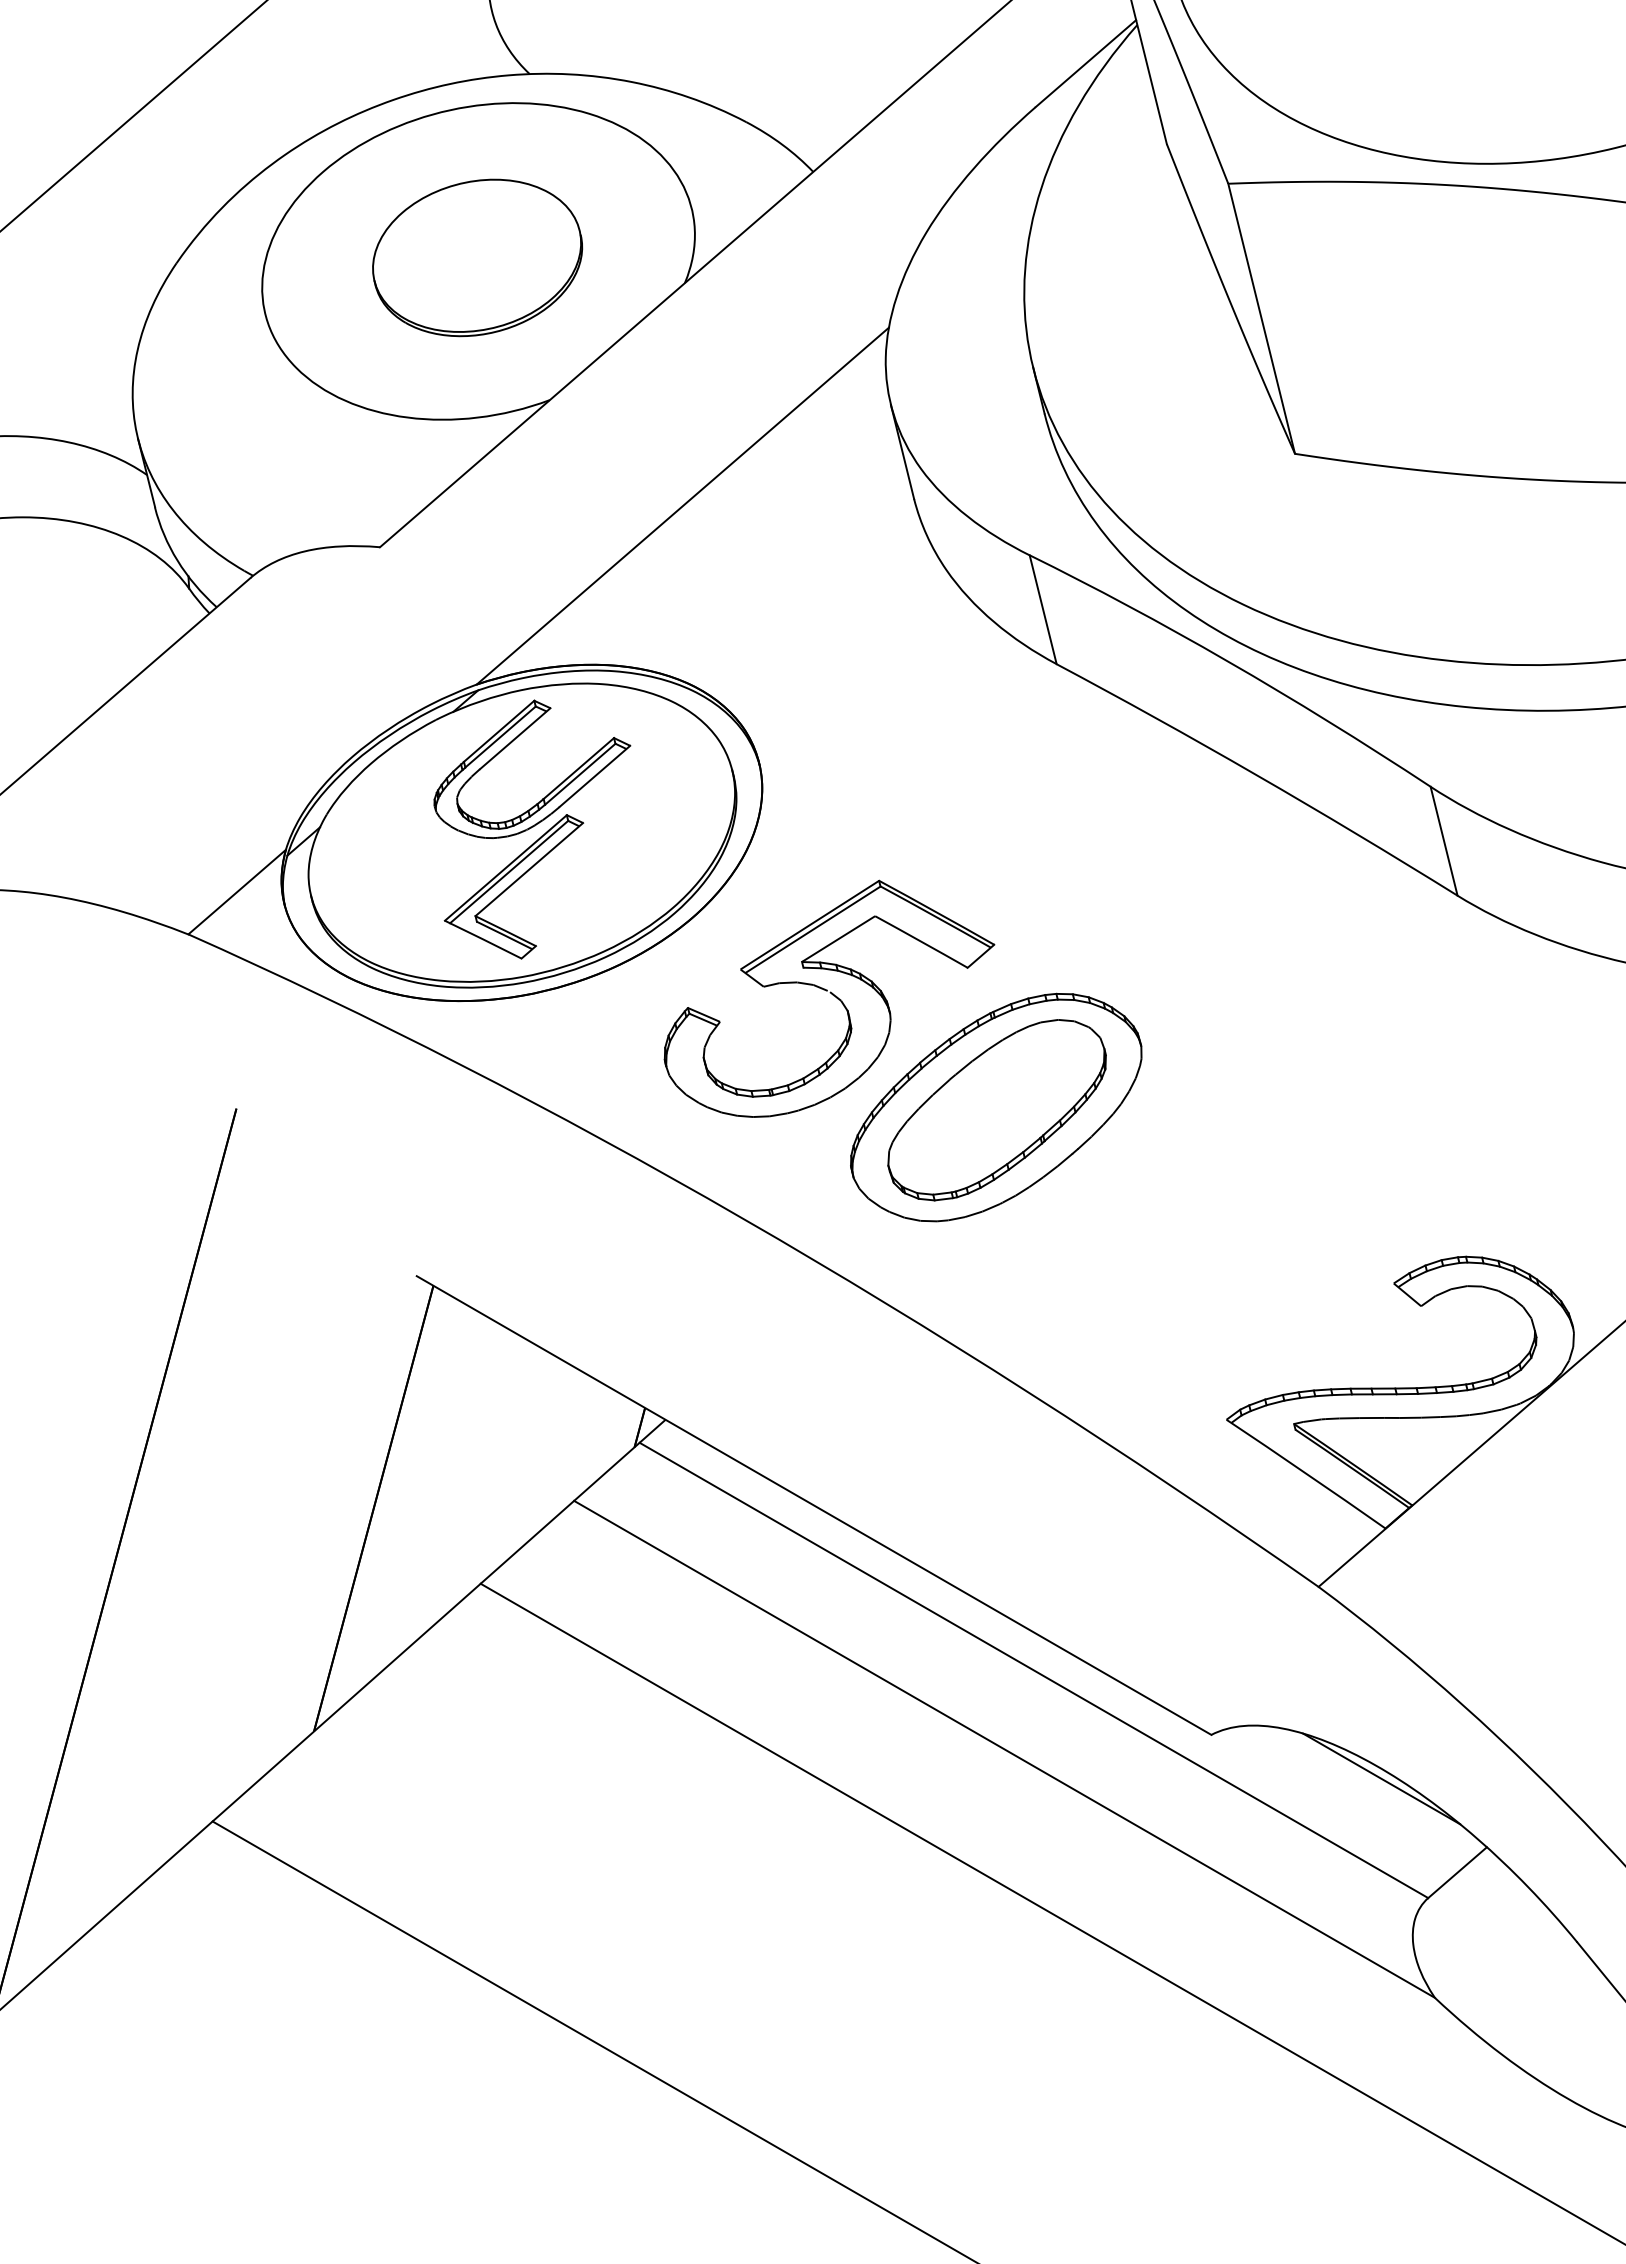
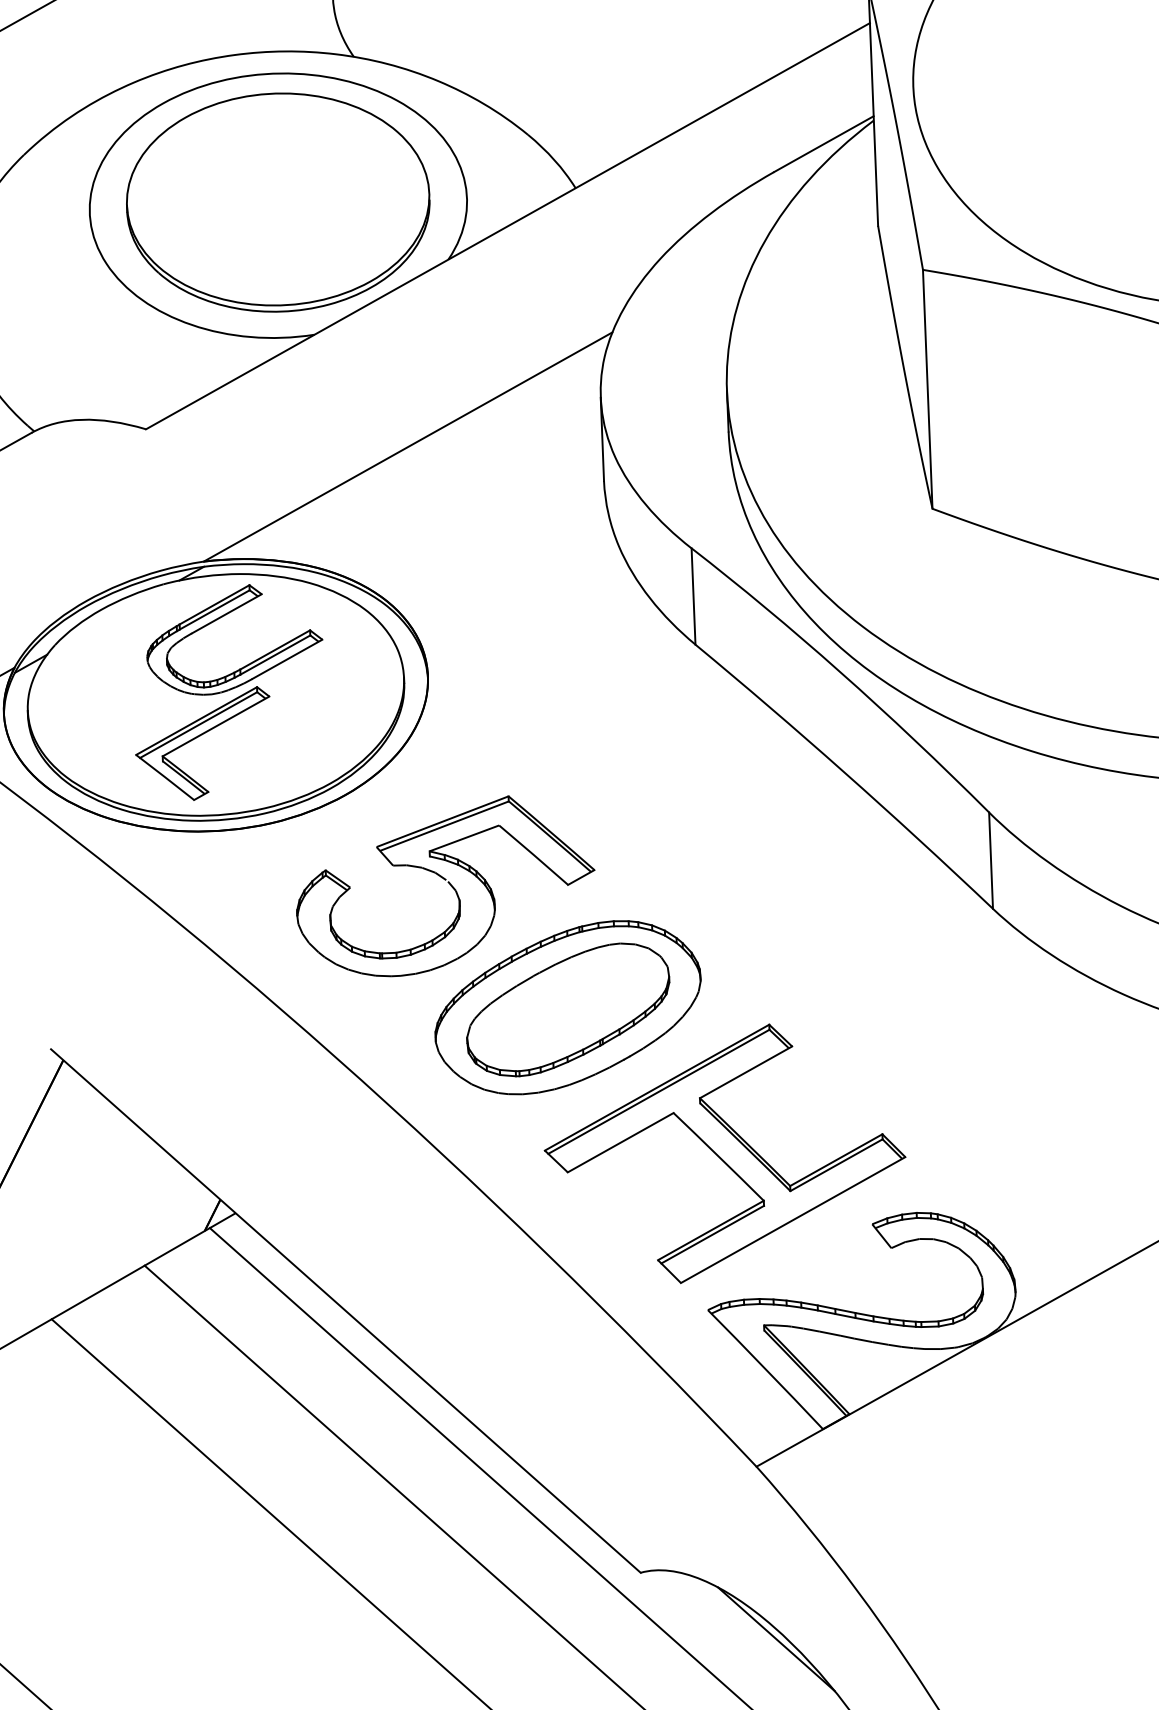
part: (477, 257) -> (278, 202), size x1.67
part: (1209, 1237) -> (725, 1153), added

